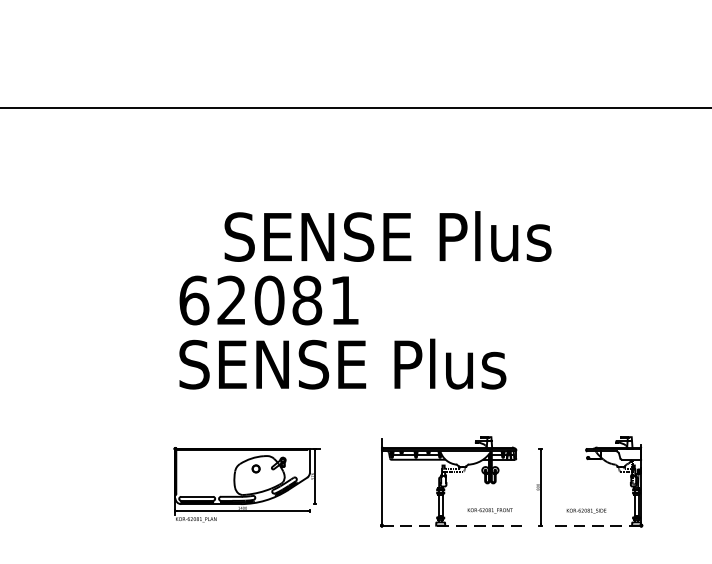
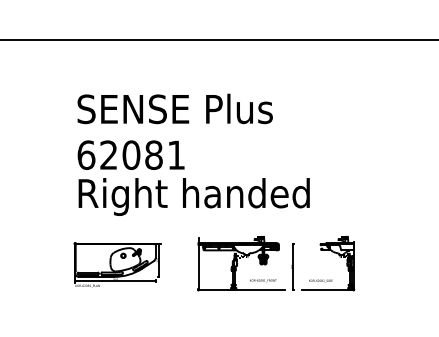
text: (386, 235) -> (174, 108), moved
text: (373, 369) -> (193, 196), SENSE Plus -> Right handed
line: (455, 525) -> (242, 289), dashed -> solid
line: (597, 525) -> (327, 289), dashed -> solid

